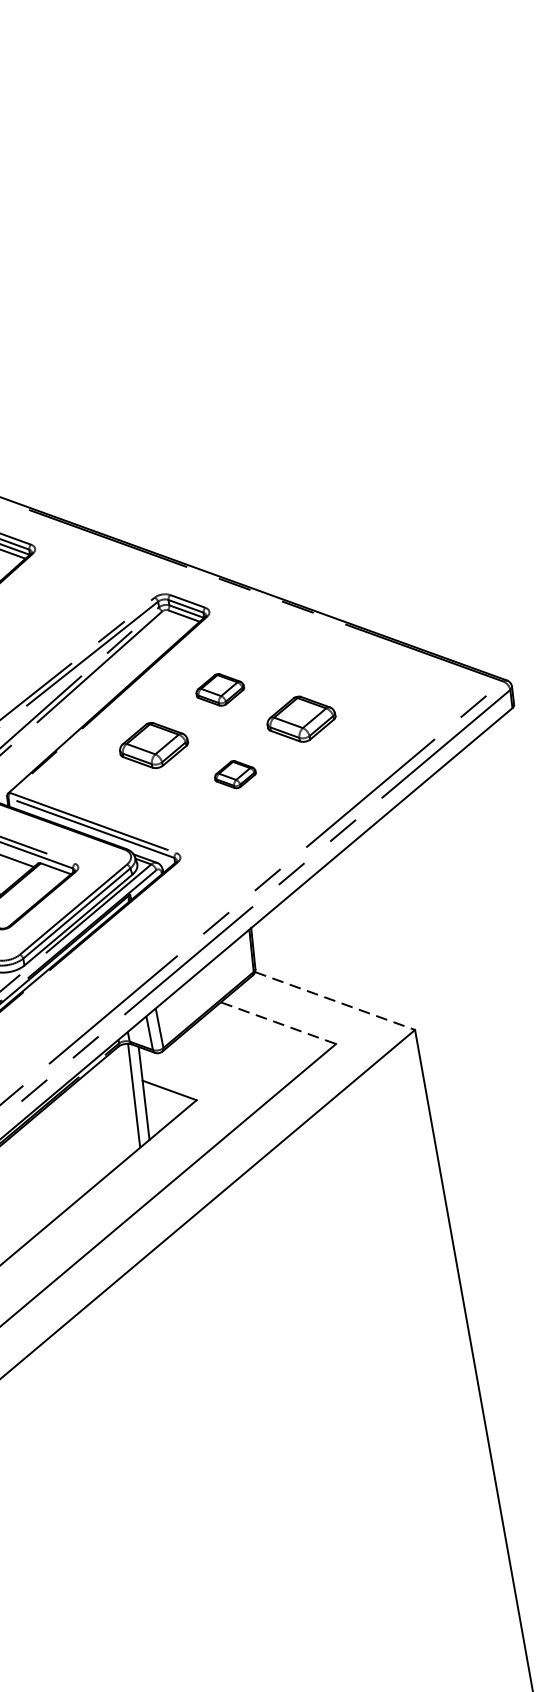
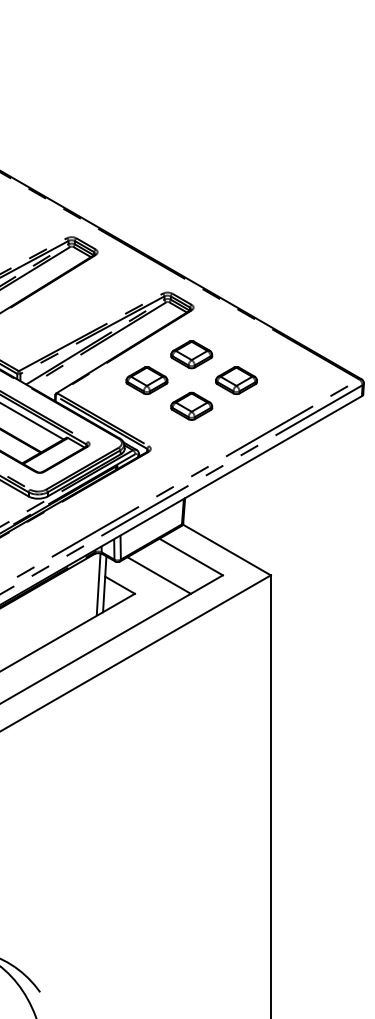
part: (219, 689) -> (191, 354), size x1.43
part: (234, 773) -> (191, 405), size x1.67
line: (334, 1000) -> (226, 549), dashed -> solid
line: (279, 1023) -> (191, 557), dashed -> solid
line: (230, 1063) -> (158, 575), added

